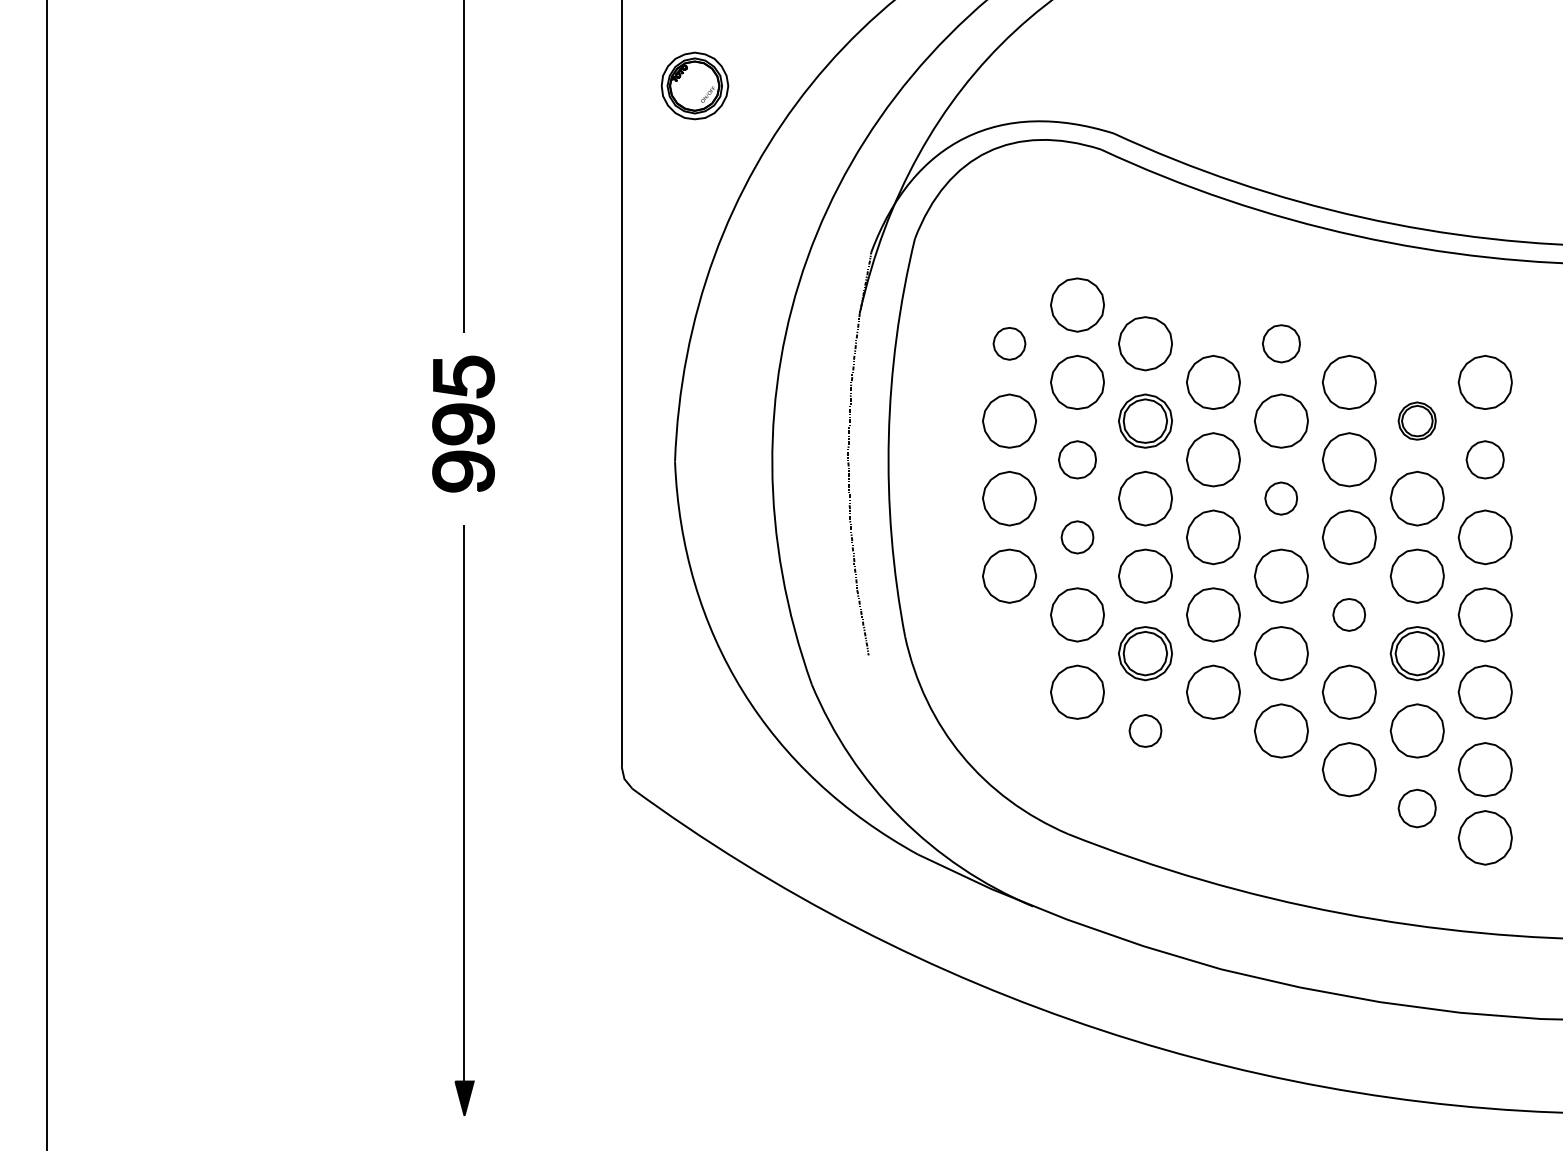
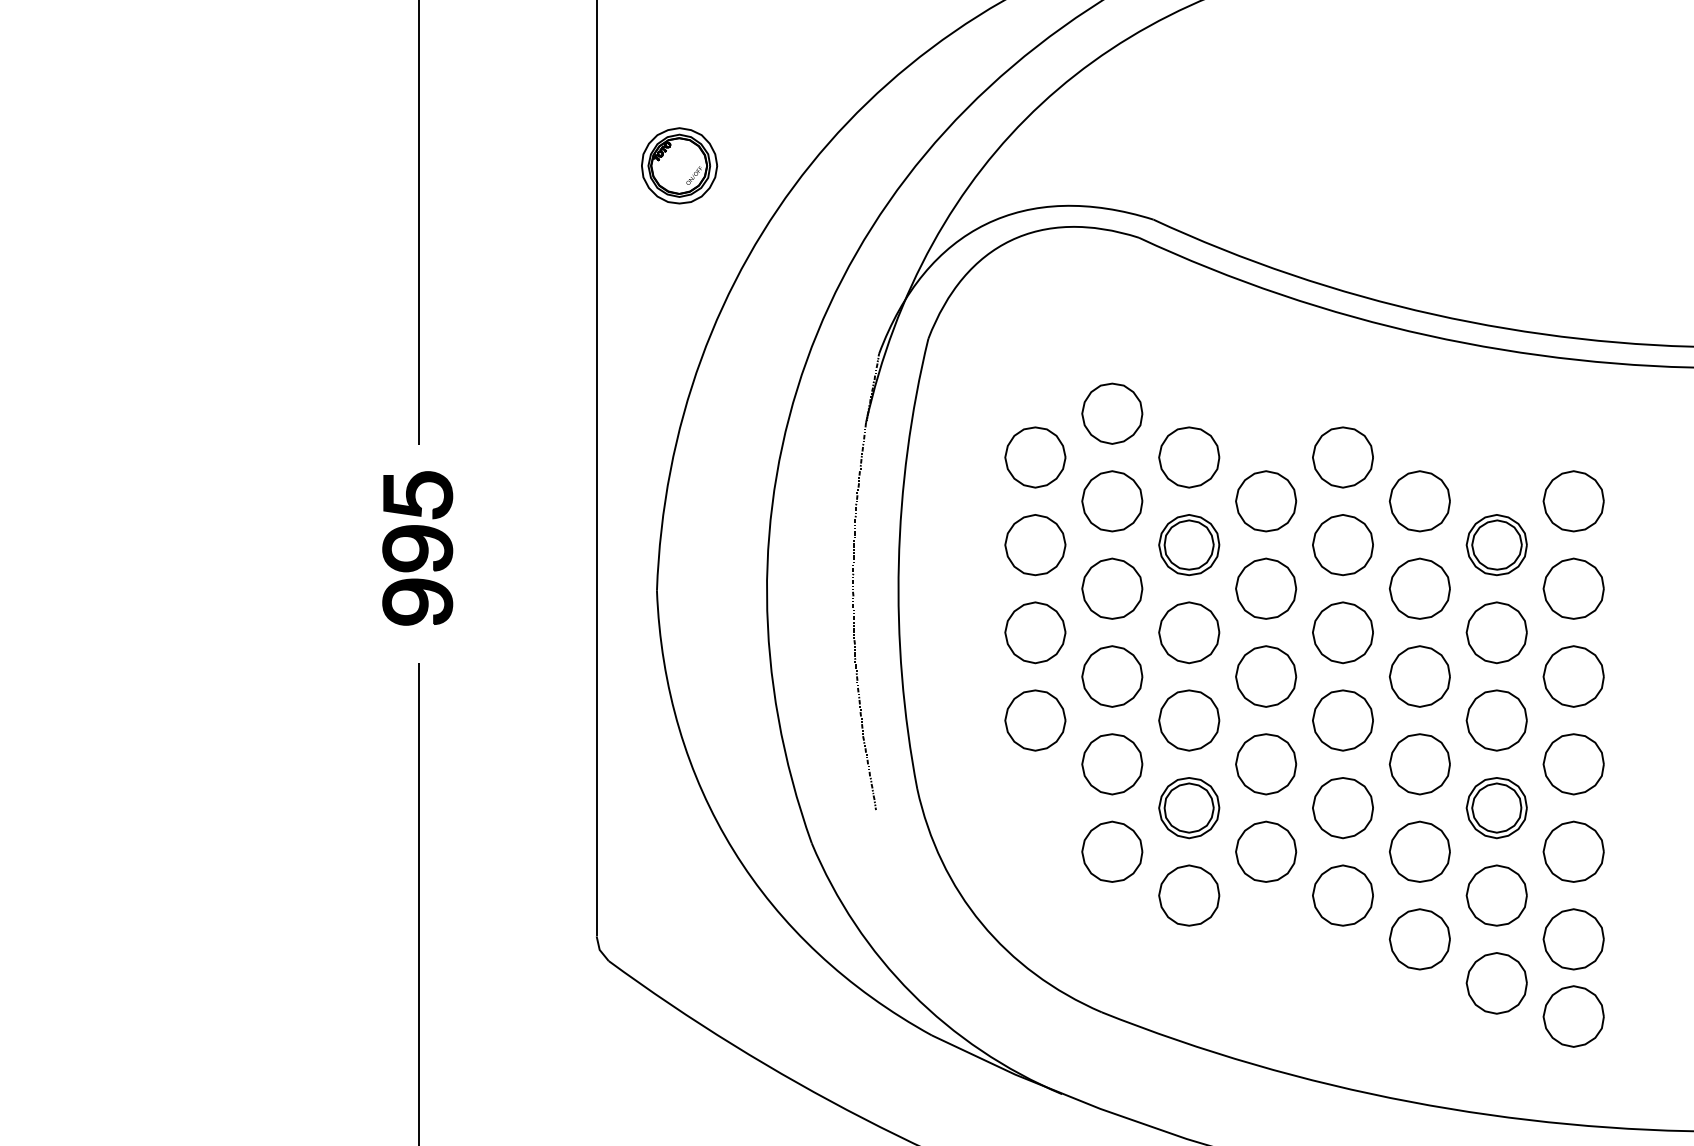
part: (1009, 343) -> (1035, 457), size x1.67
part: (1281, 343) -> (1343, 457), size x1.43
part: (1416, 420) -> (1495, 544), size x1.43
part: (1077, 459) -> (1112, 588), size x1.43
part: (1484, 459) -> (1572, 588), size x1.43
part: (1280, 498) -> (1341, 632), size x1.67
part: (1077, 537) -> (1112, 676), size x1.67
part: (1348, 614) -> (1418, 763), size x1.67
part: (1145, 730) -> (1189, 895), size x1.67
part: (1416, 808) -> (1495, 983), size x1.43

